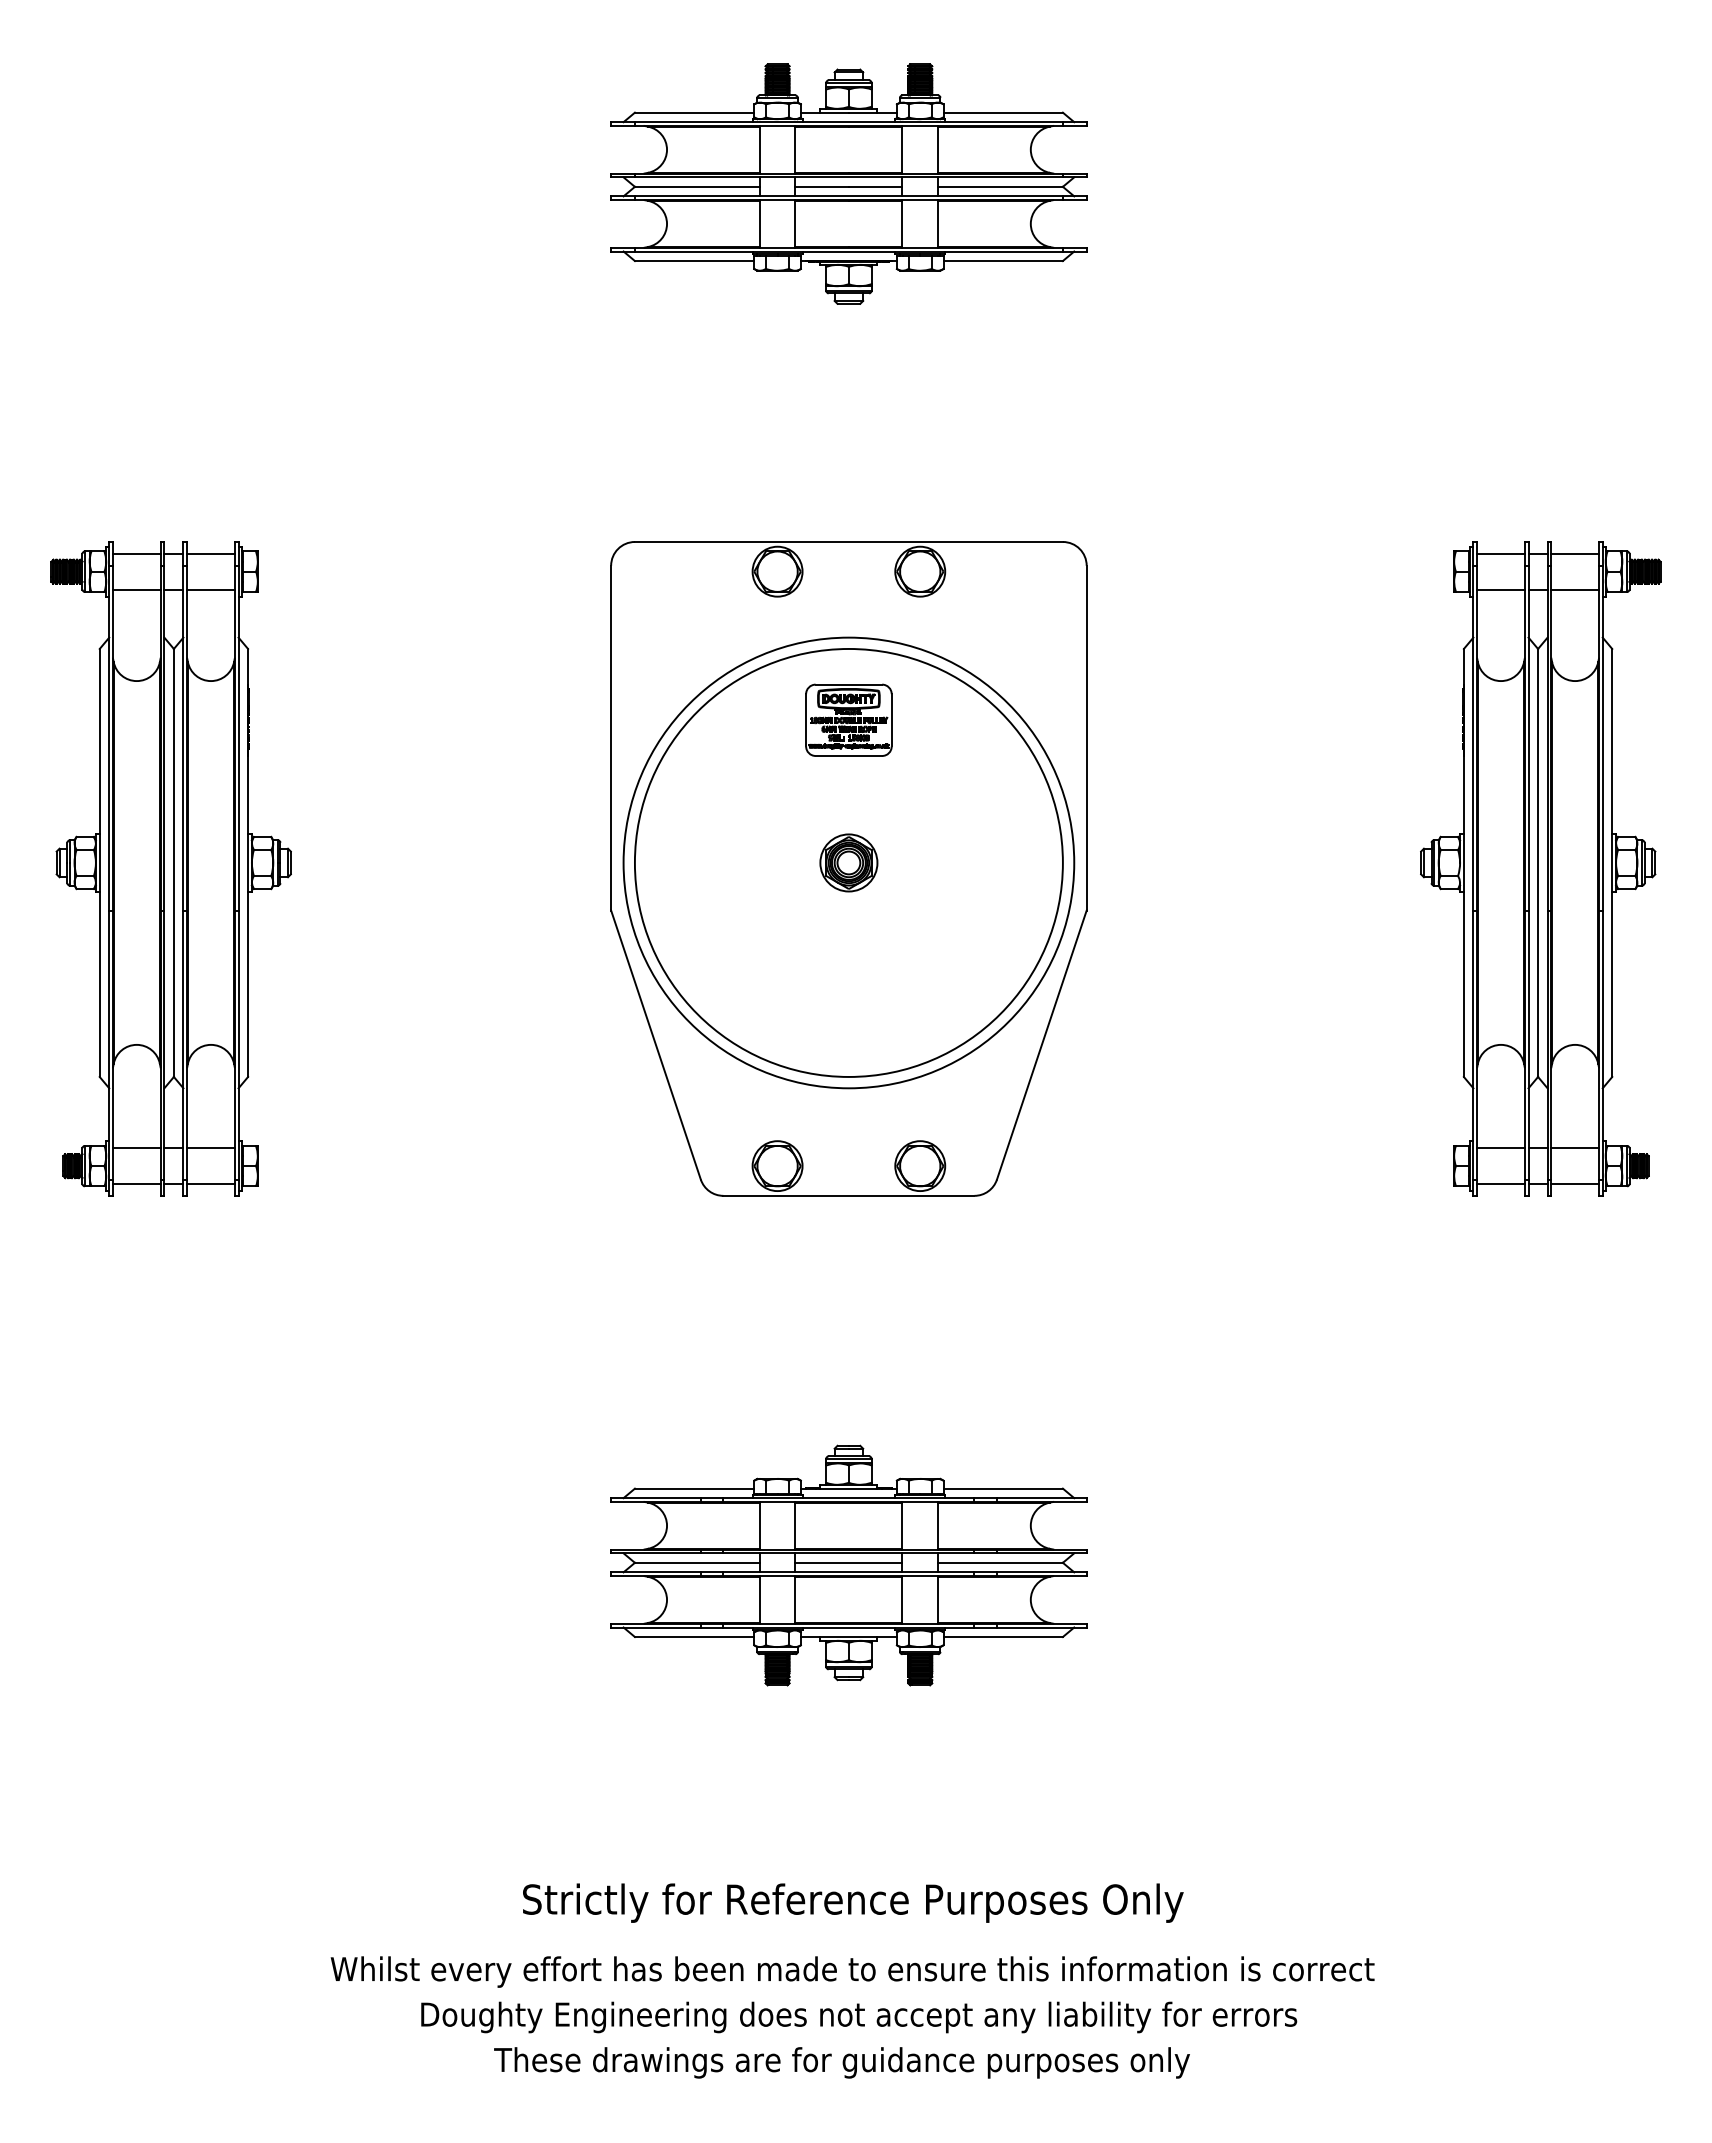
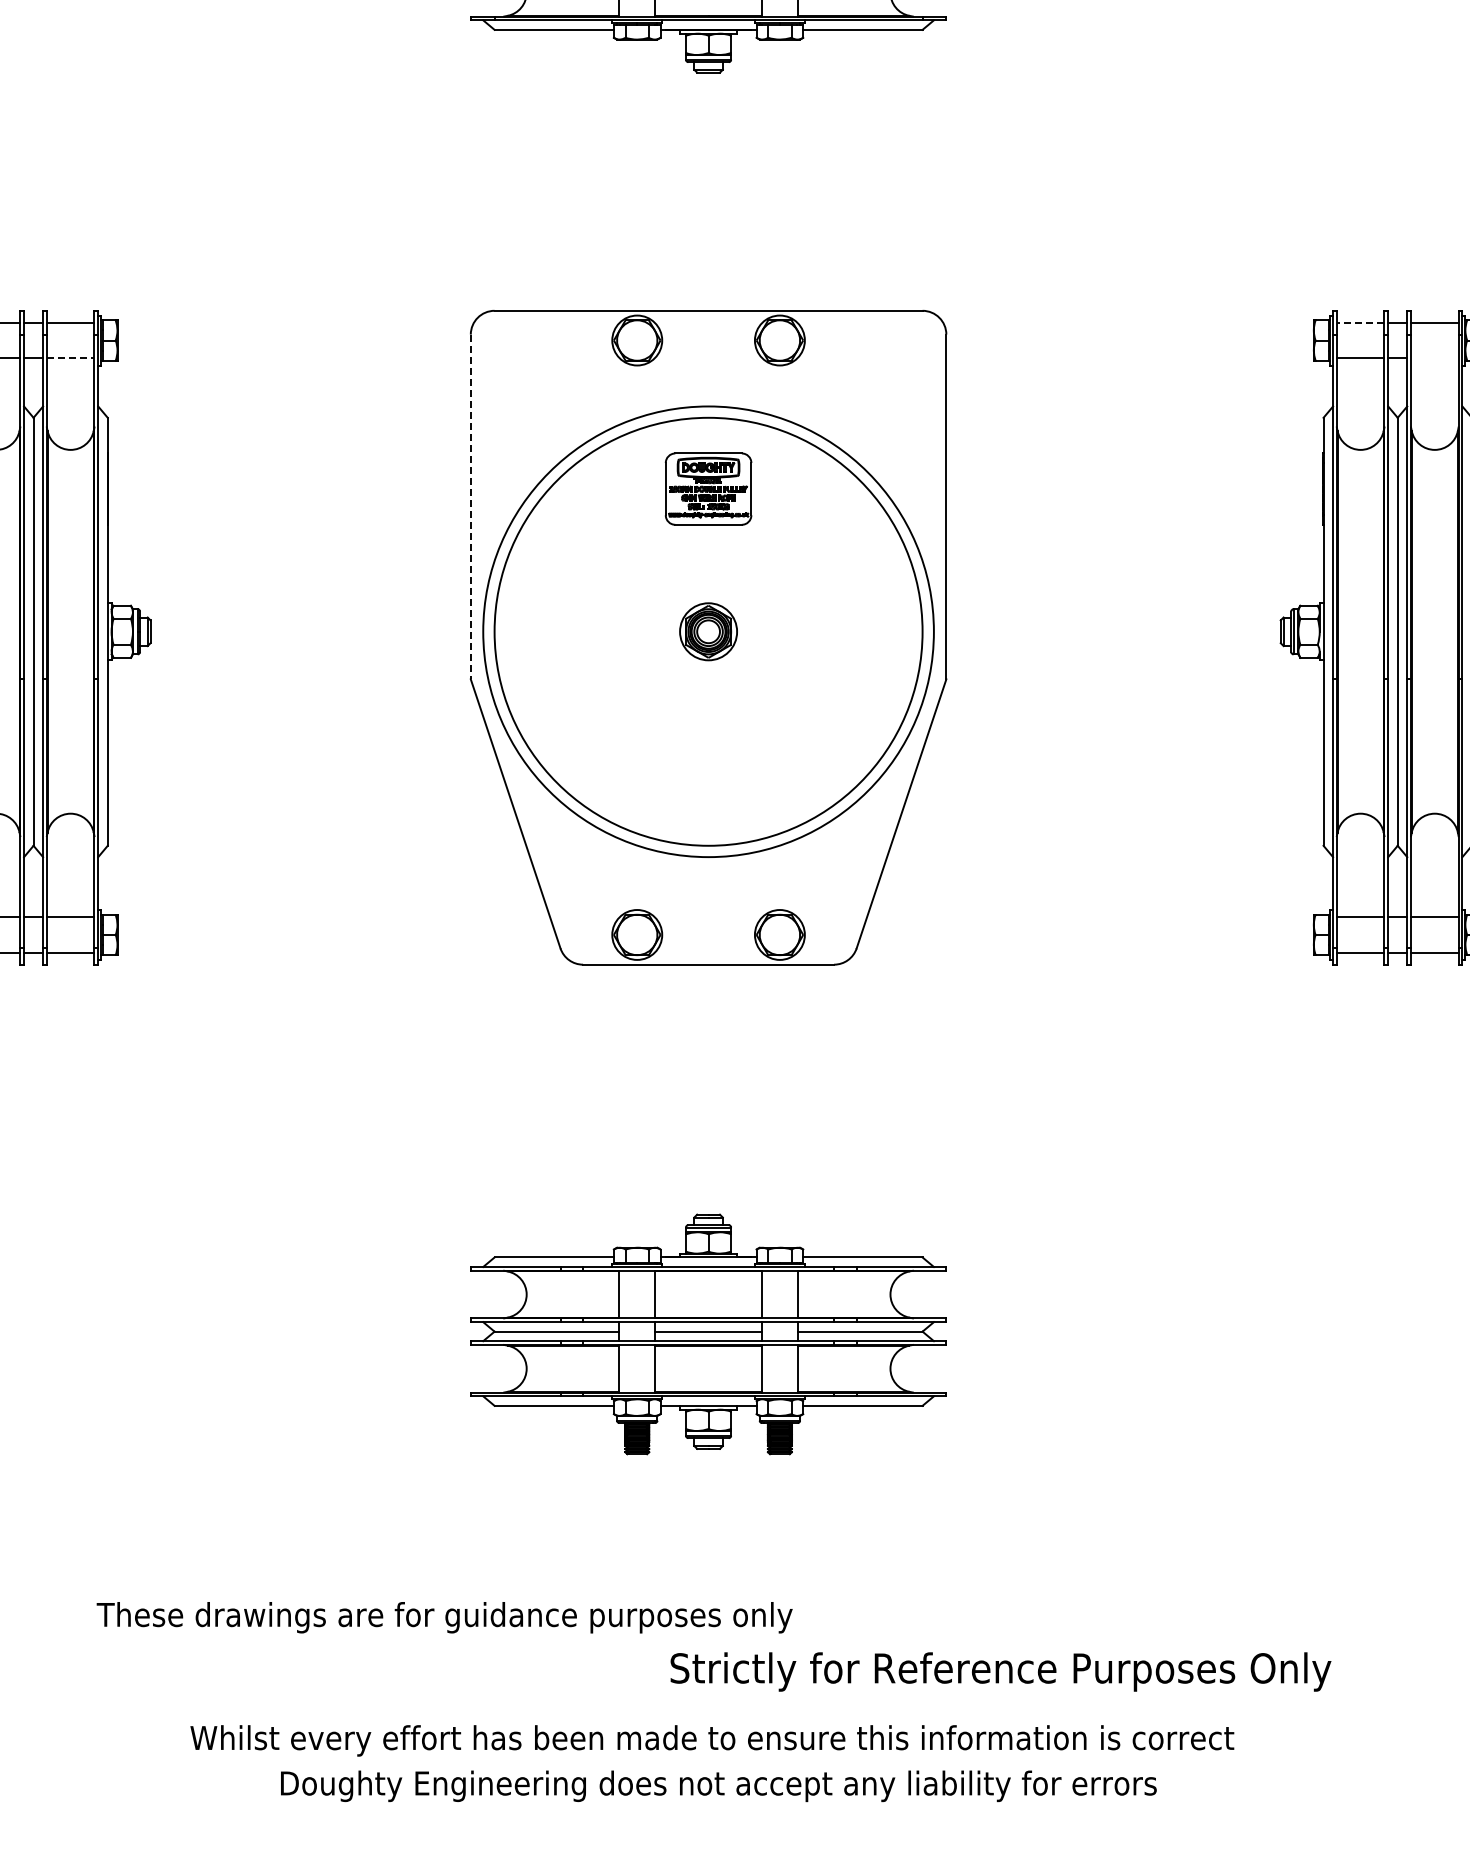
line: (1500, 553) -> (1360, 322), solid -> dashed
line: (211, 589) -> (71, 358), solid -> dashed
line: (1574, 589) -> (1434, 358), removed
line: (611, 738) -> (471, 507), solid -> dashed
text: (853, 1902) -> (1001, 1671), moved
text: (841, 2062) -> (444, 1617), moved

